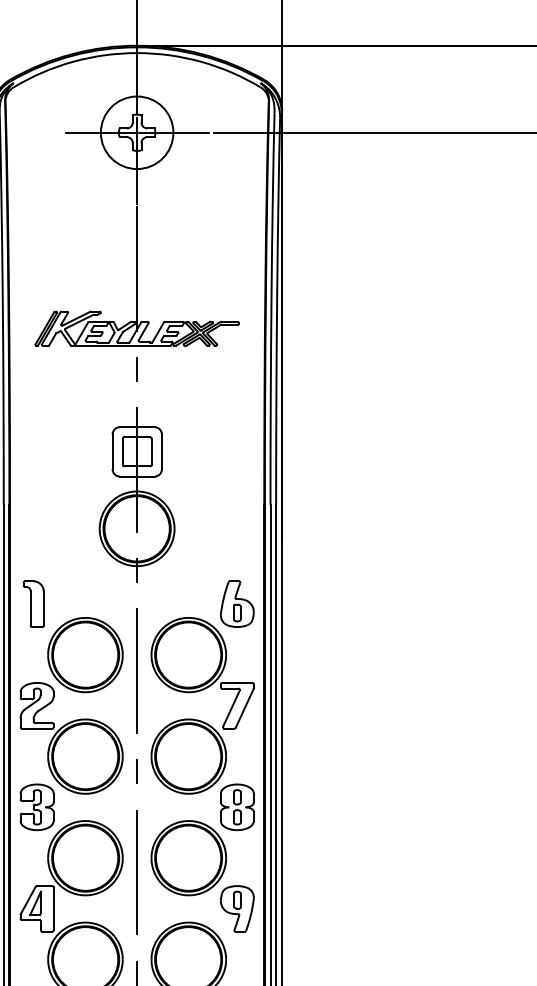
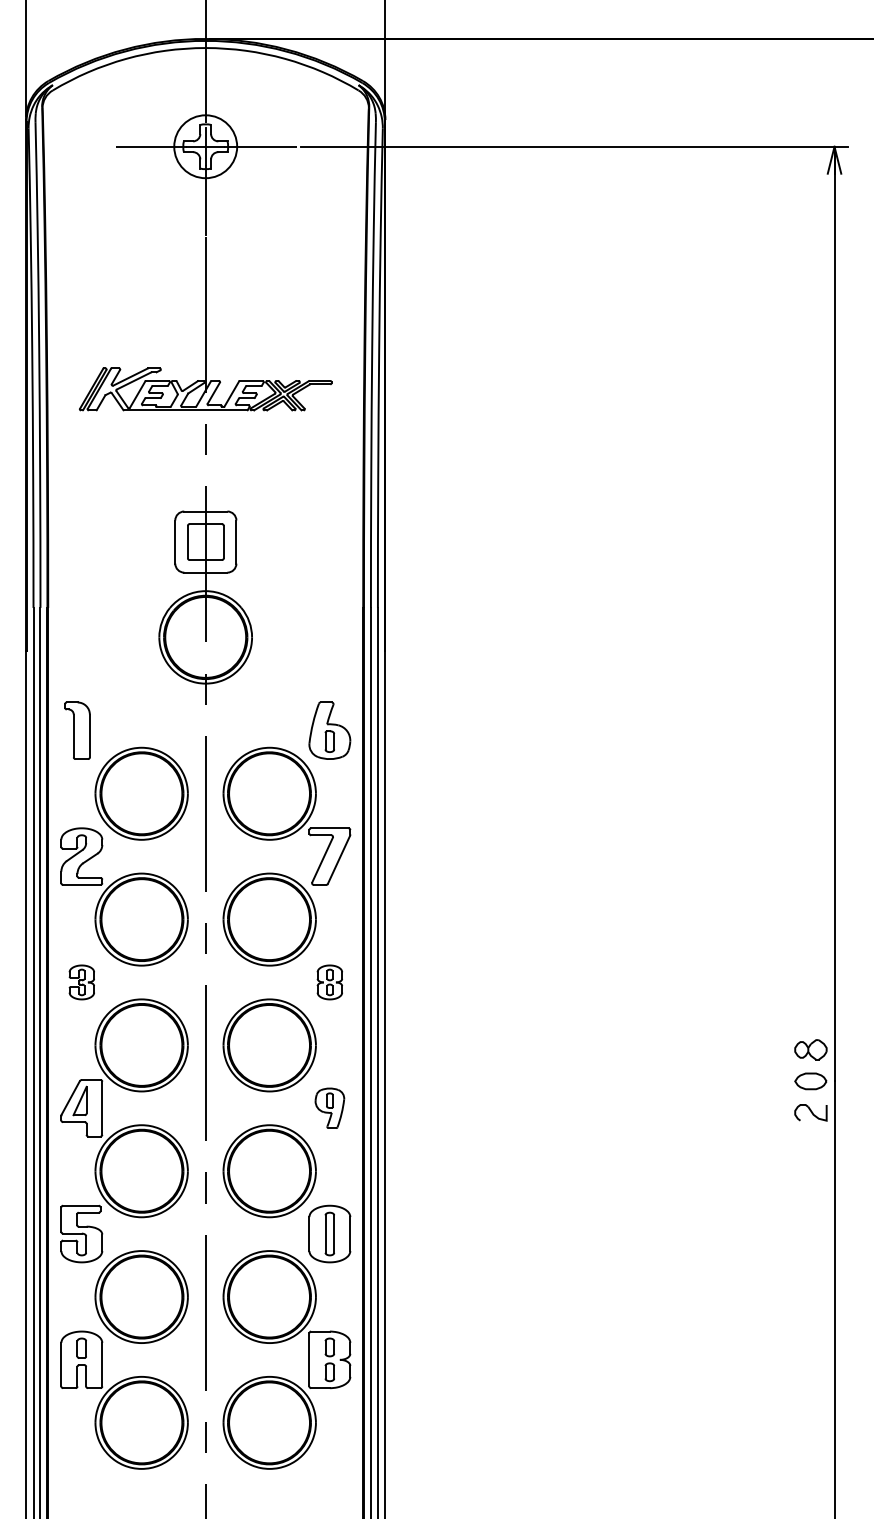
circle: (136, 132) -> (205, 146), size x0.7
part: (36, 807) -> (81, 982), size x0.6
part: (237, 807) -> (329, 982), size x0.6
part: (237, 909) -> (329, 1108), size x0.7

